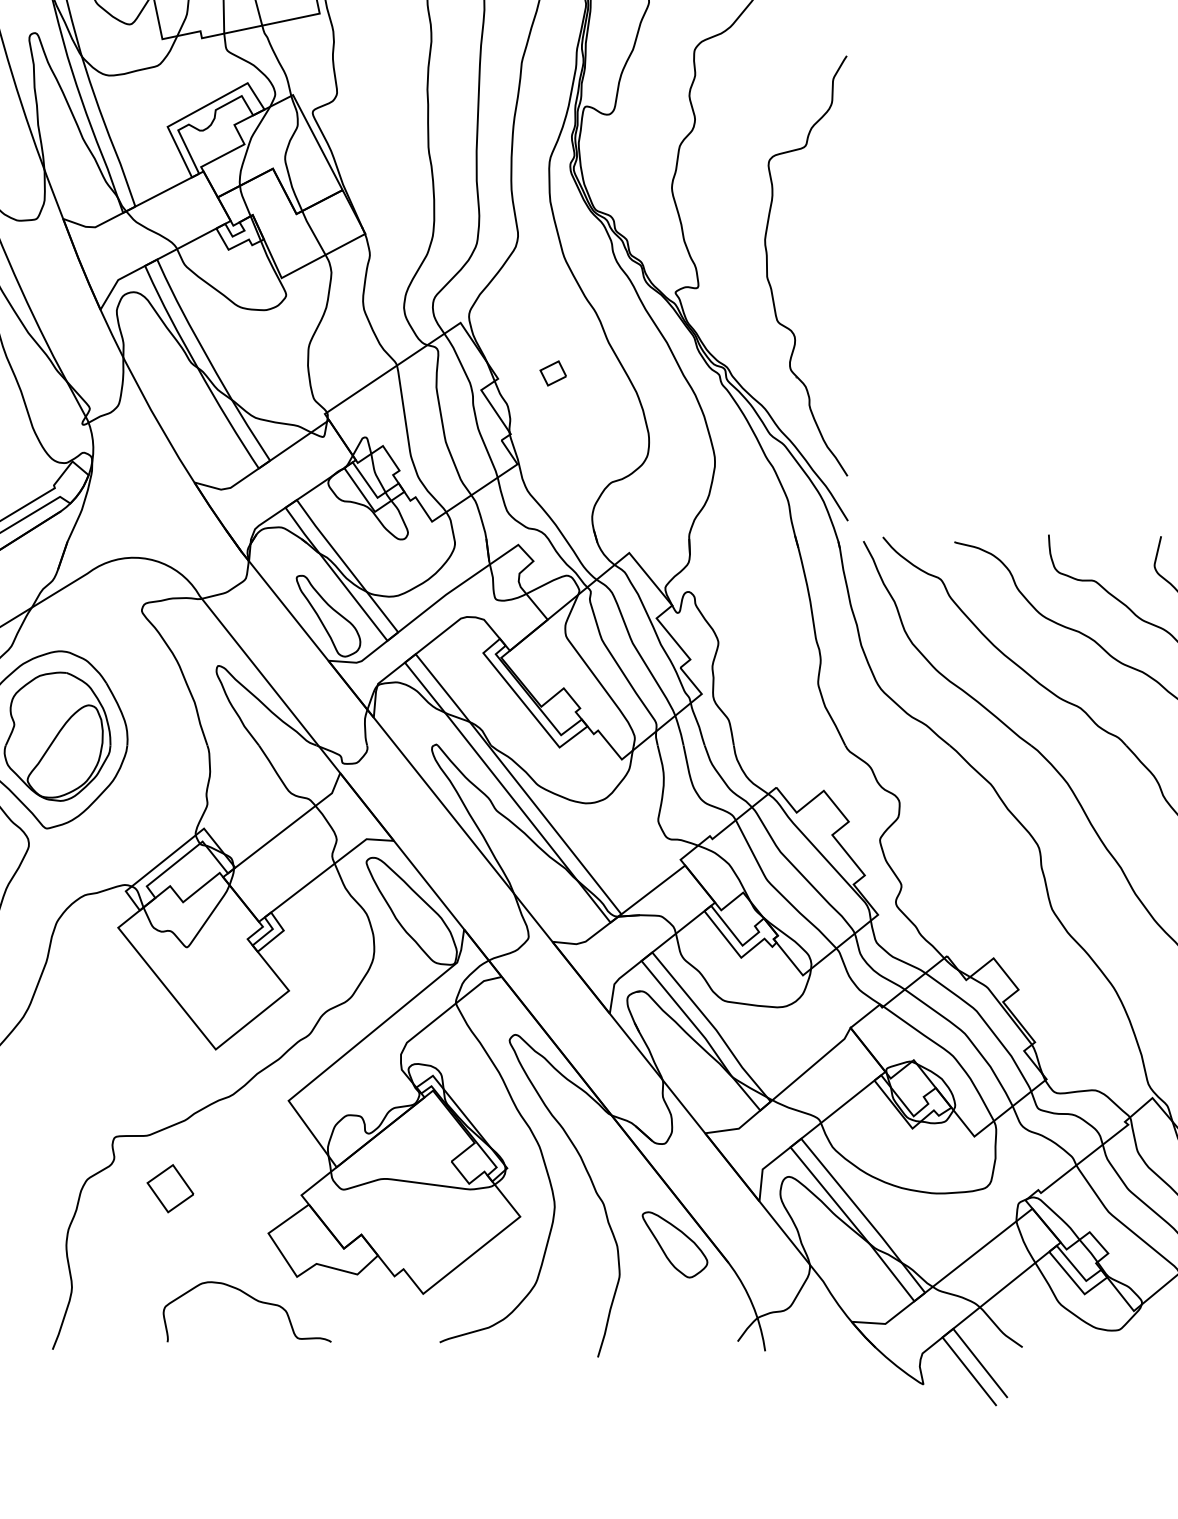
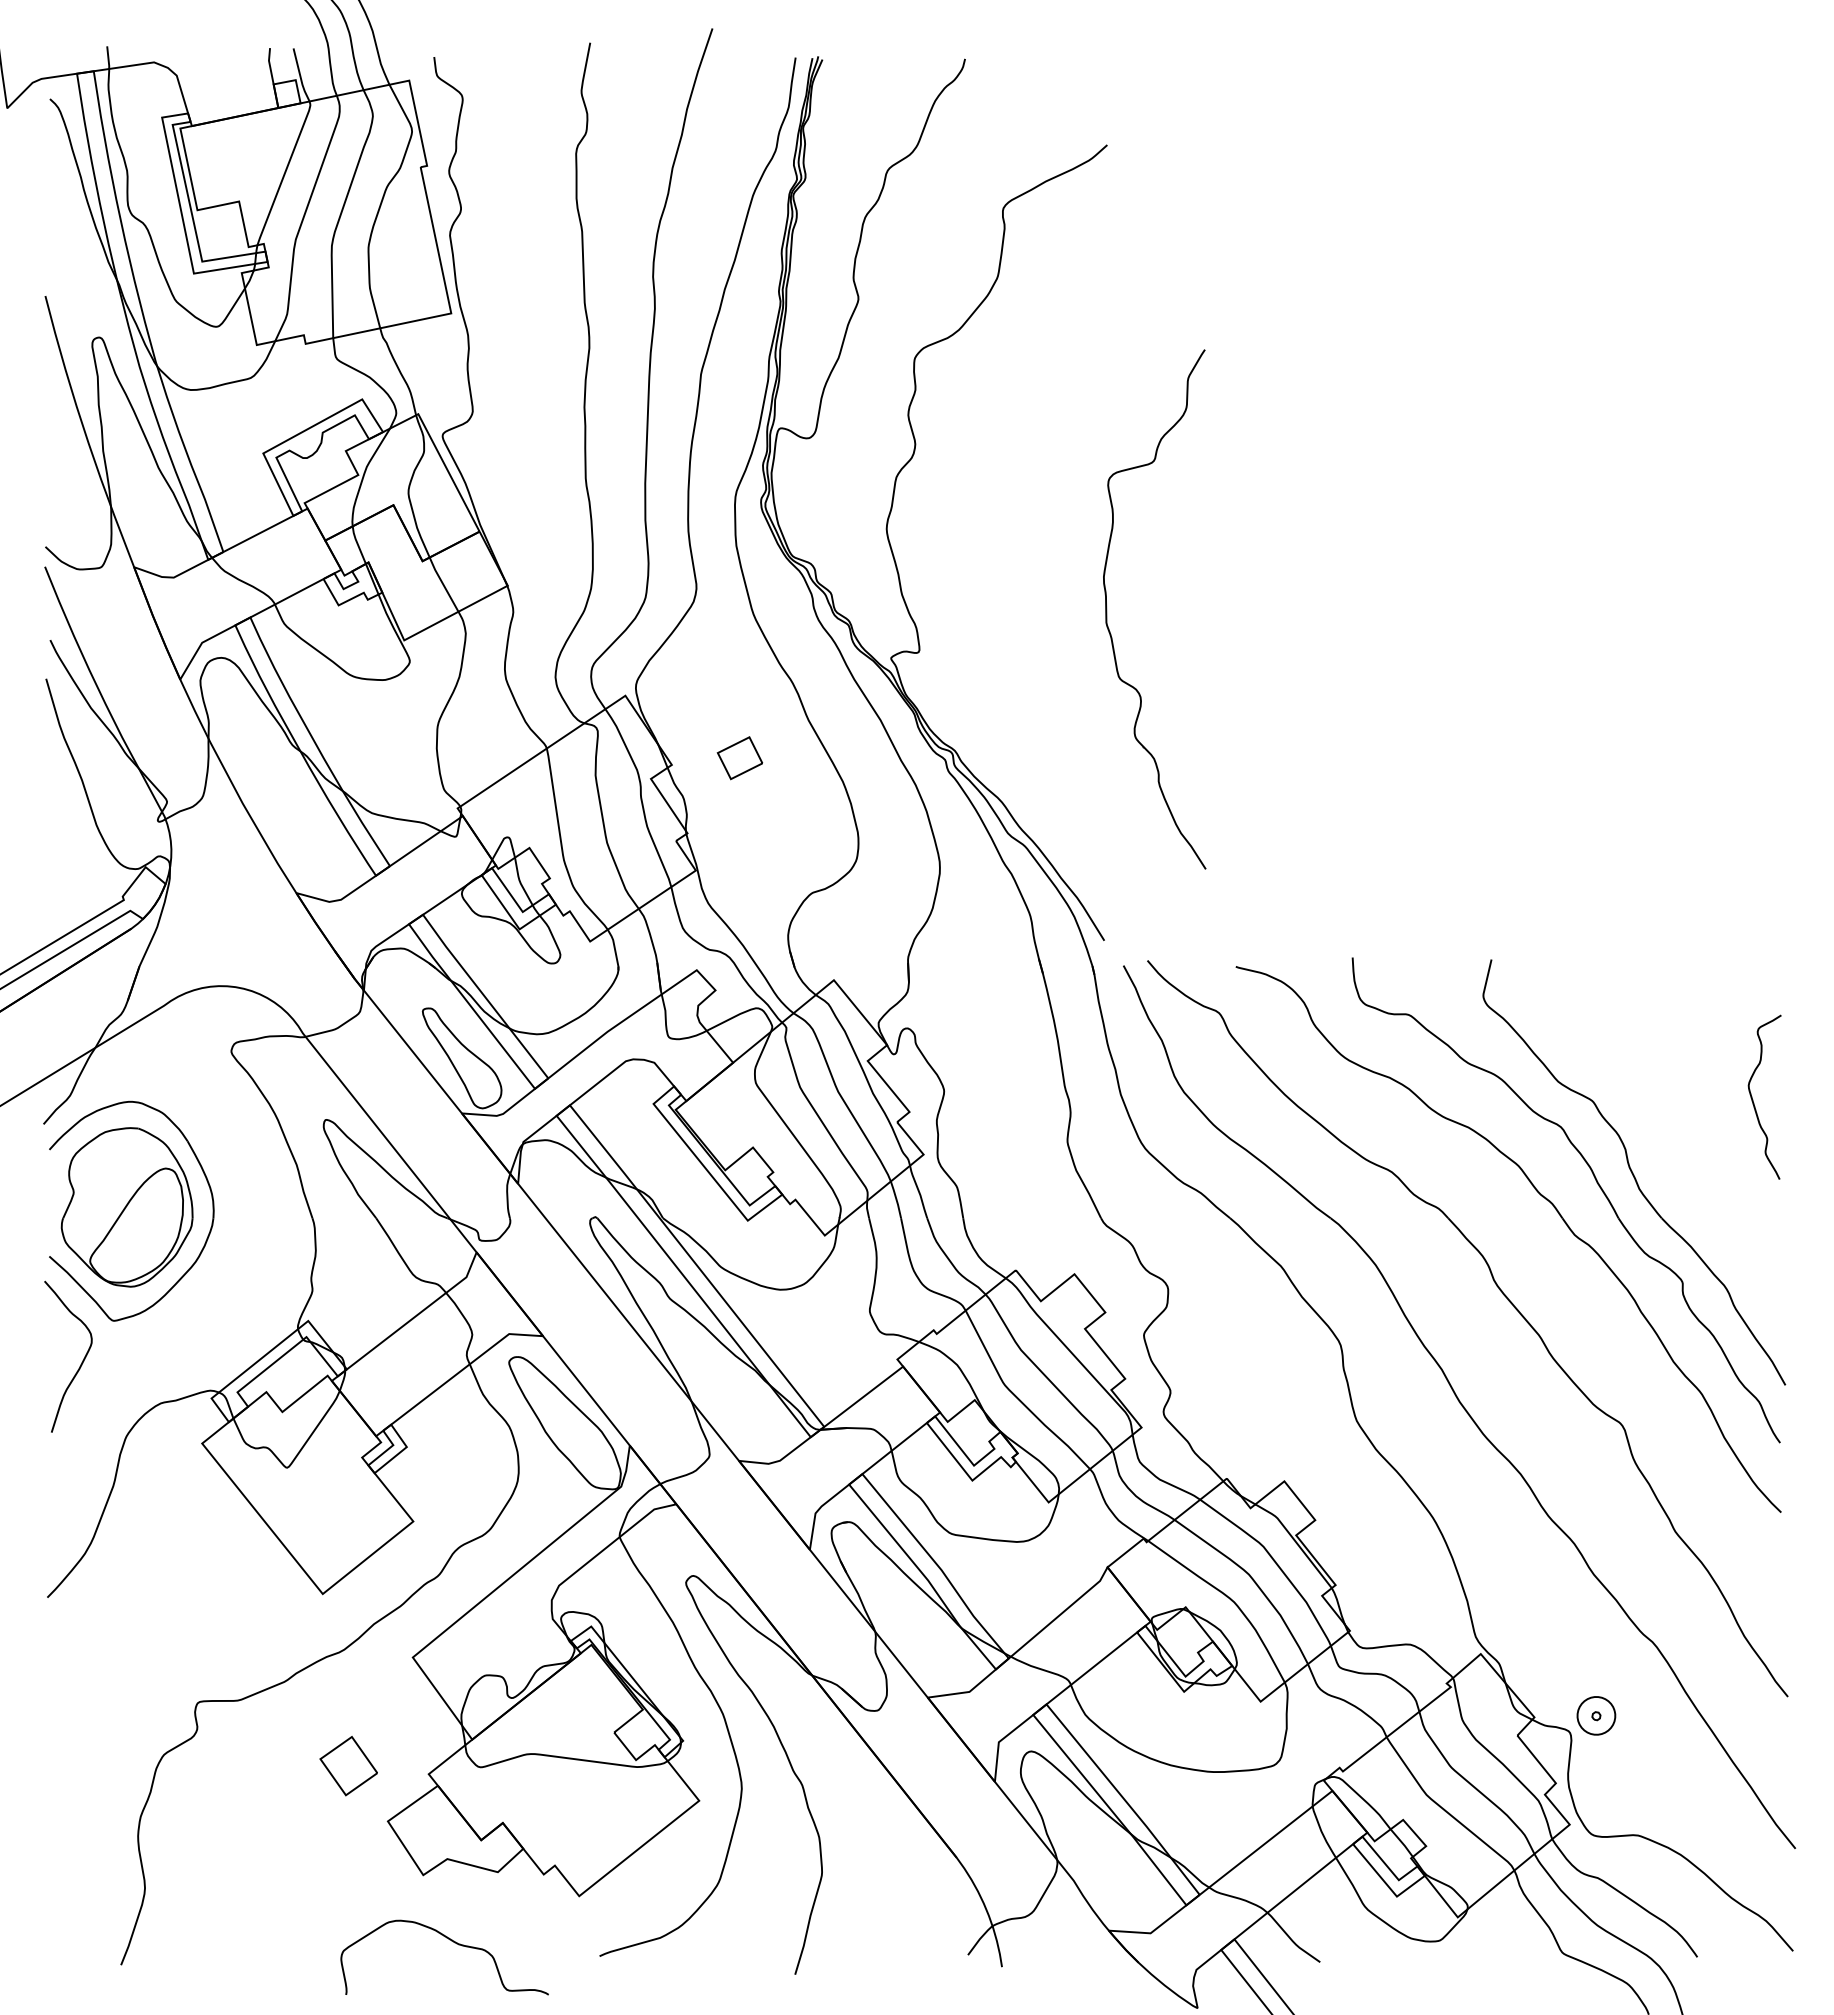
part: (768, 266) -> (1107, 609), moved
part: (552, 373) -> (739, 758), size x1.4
part: (170, 1189) -> (348, 1766), moved
part: (675, 1244) -> (890, 1835), removed
curve: (255, 1300) -> (454, 1943), moved

